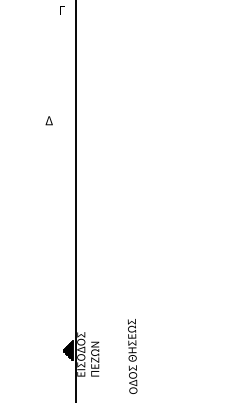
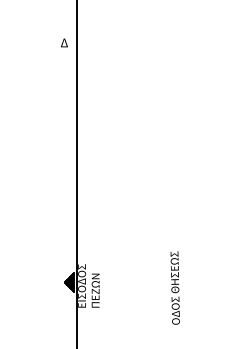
text: (48, 120) -> (63, 42), moved
text: (132, 356) -> (175, 288), moved

